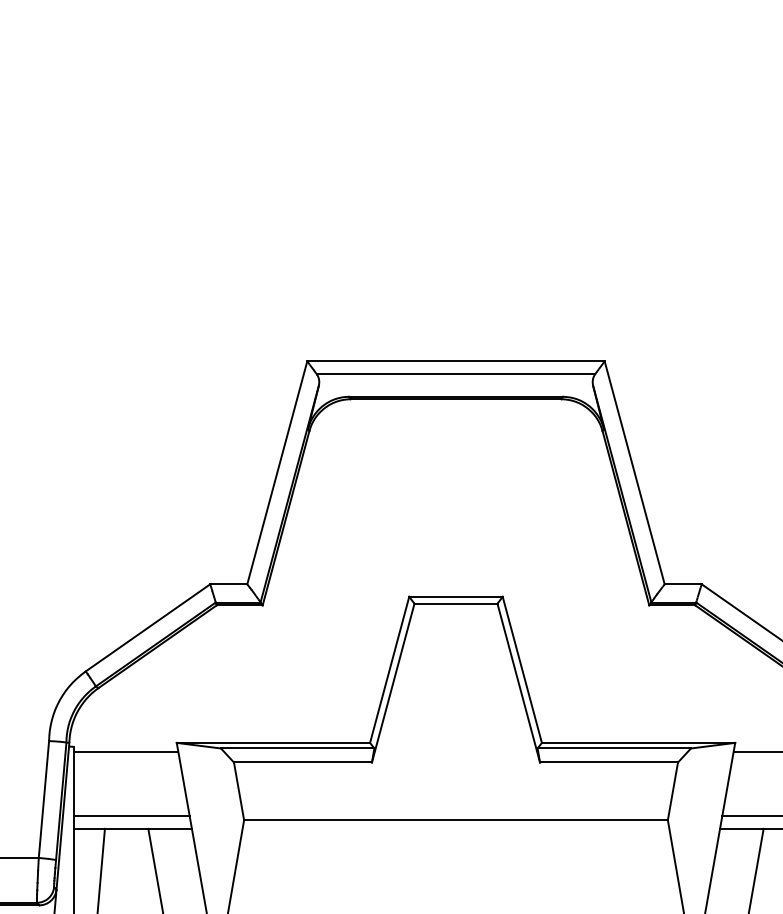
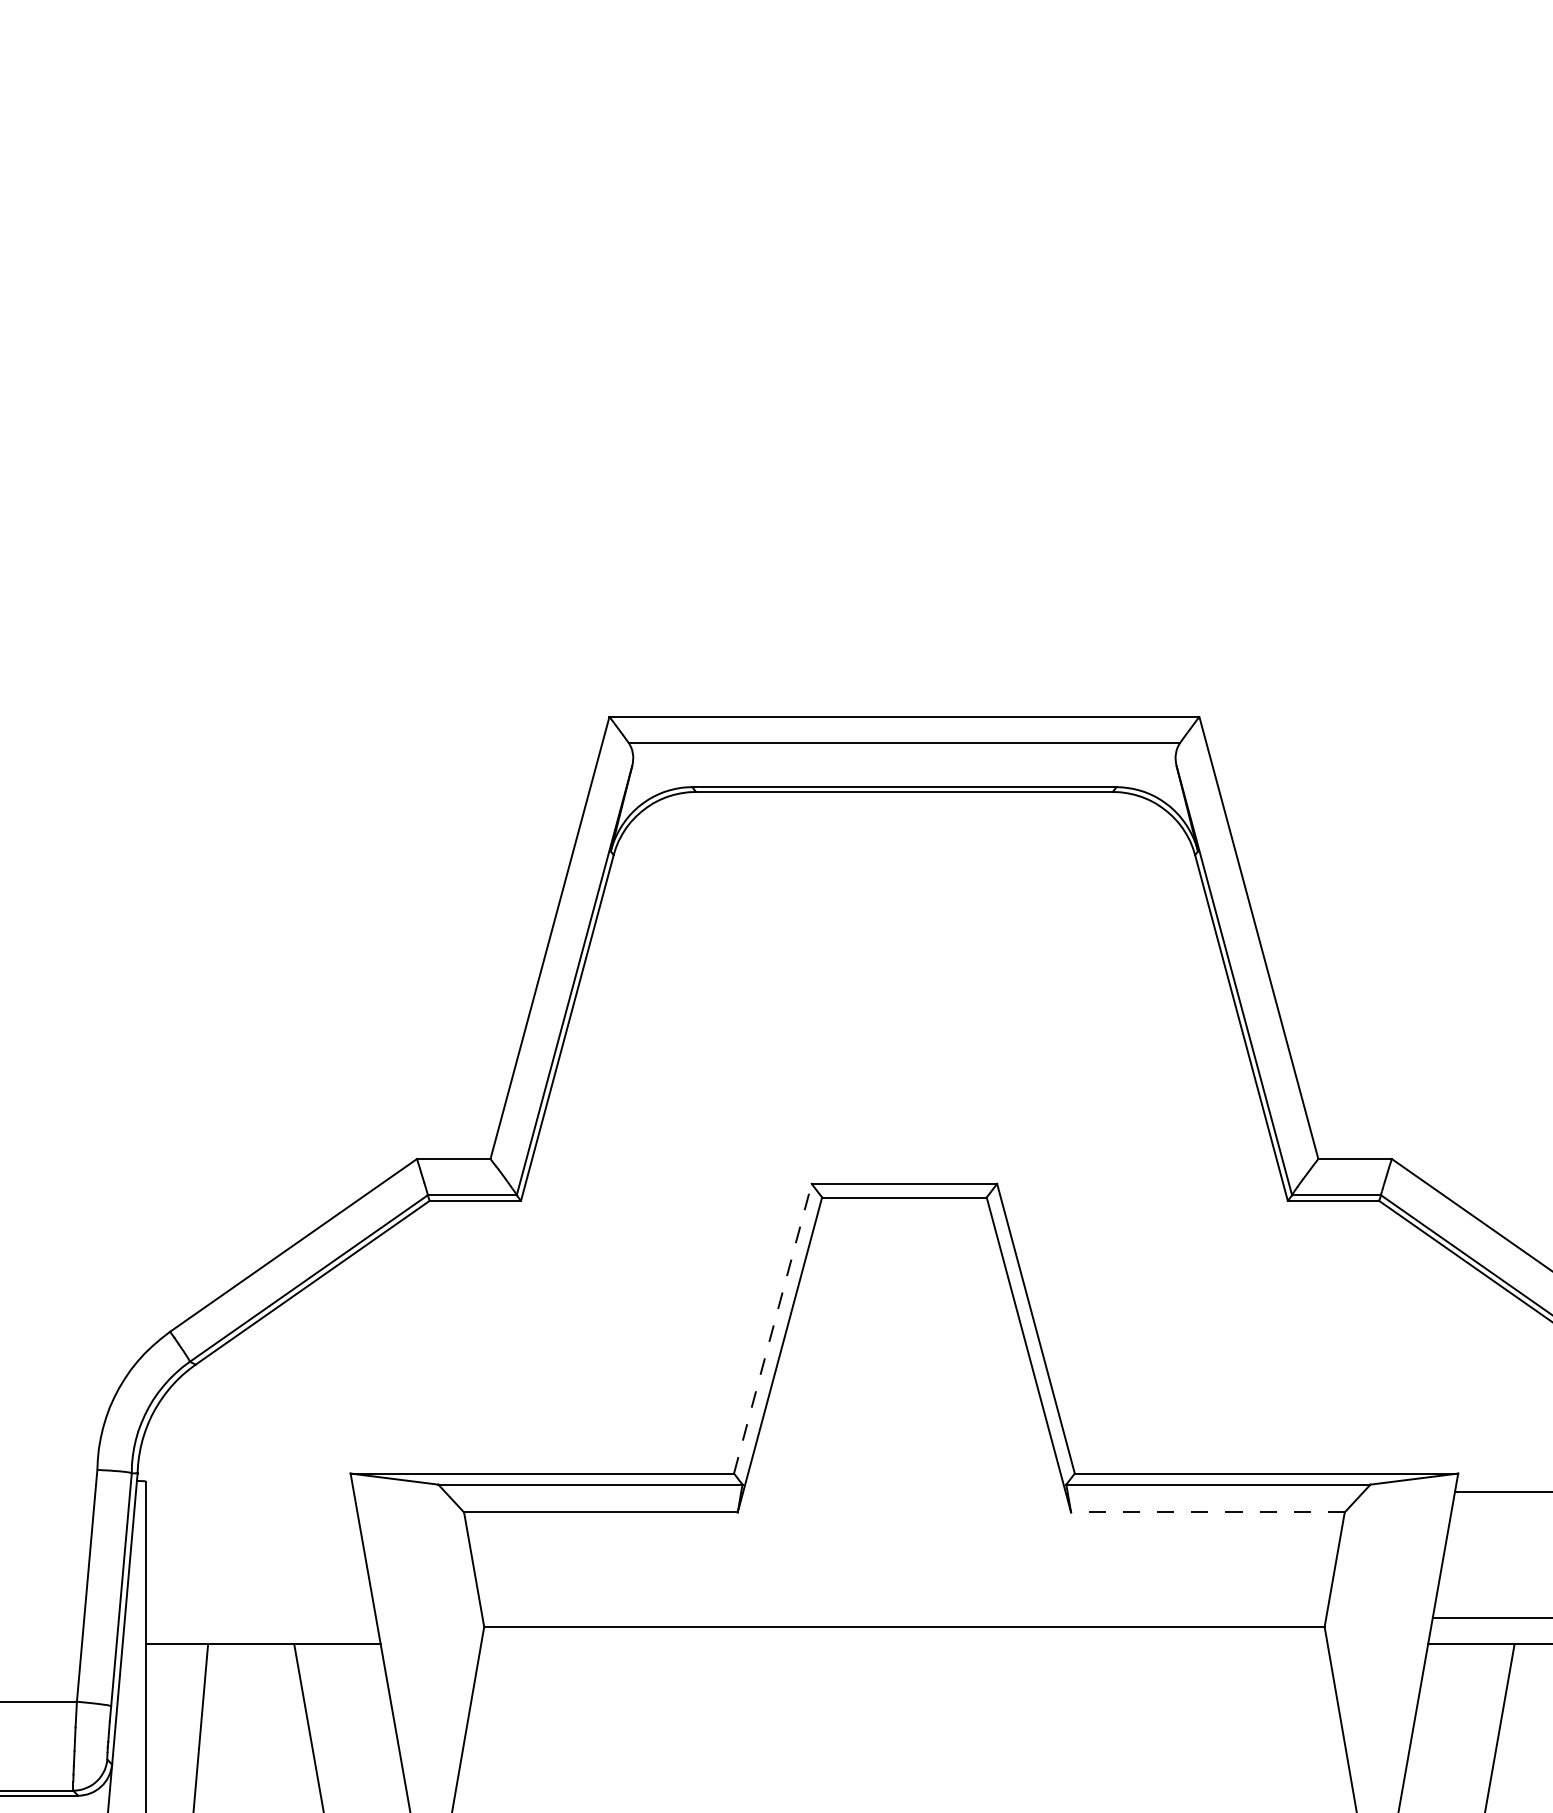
line: (389, 669) -> (772, 1327), solid -> dashed
line: (125, 752) -> (248, 1492), removed
line: (609, 762) -> (1208, 1512), solid -> dashed
line: (131, 815) -> (260, 1617), removed

